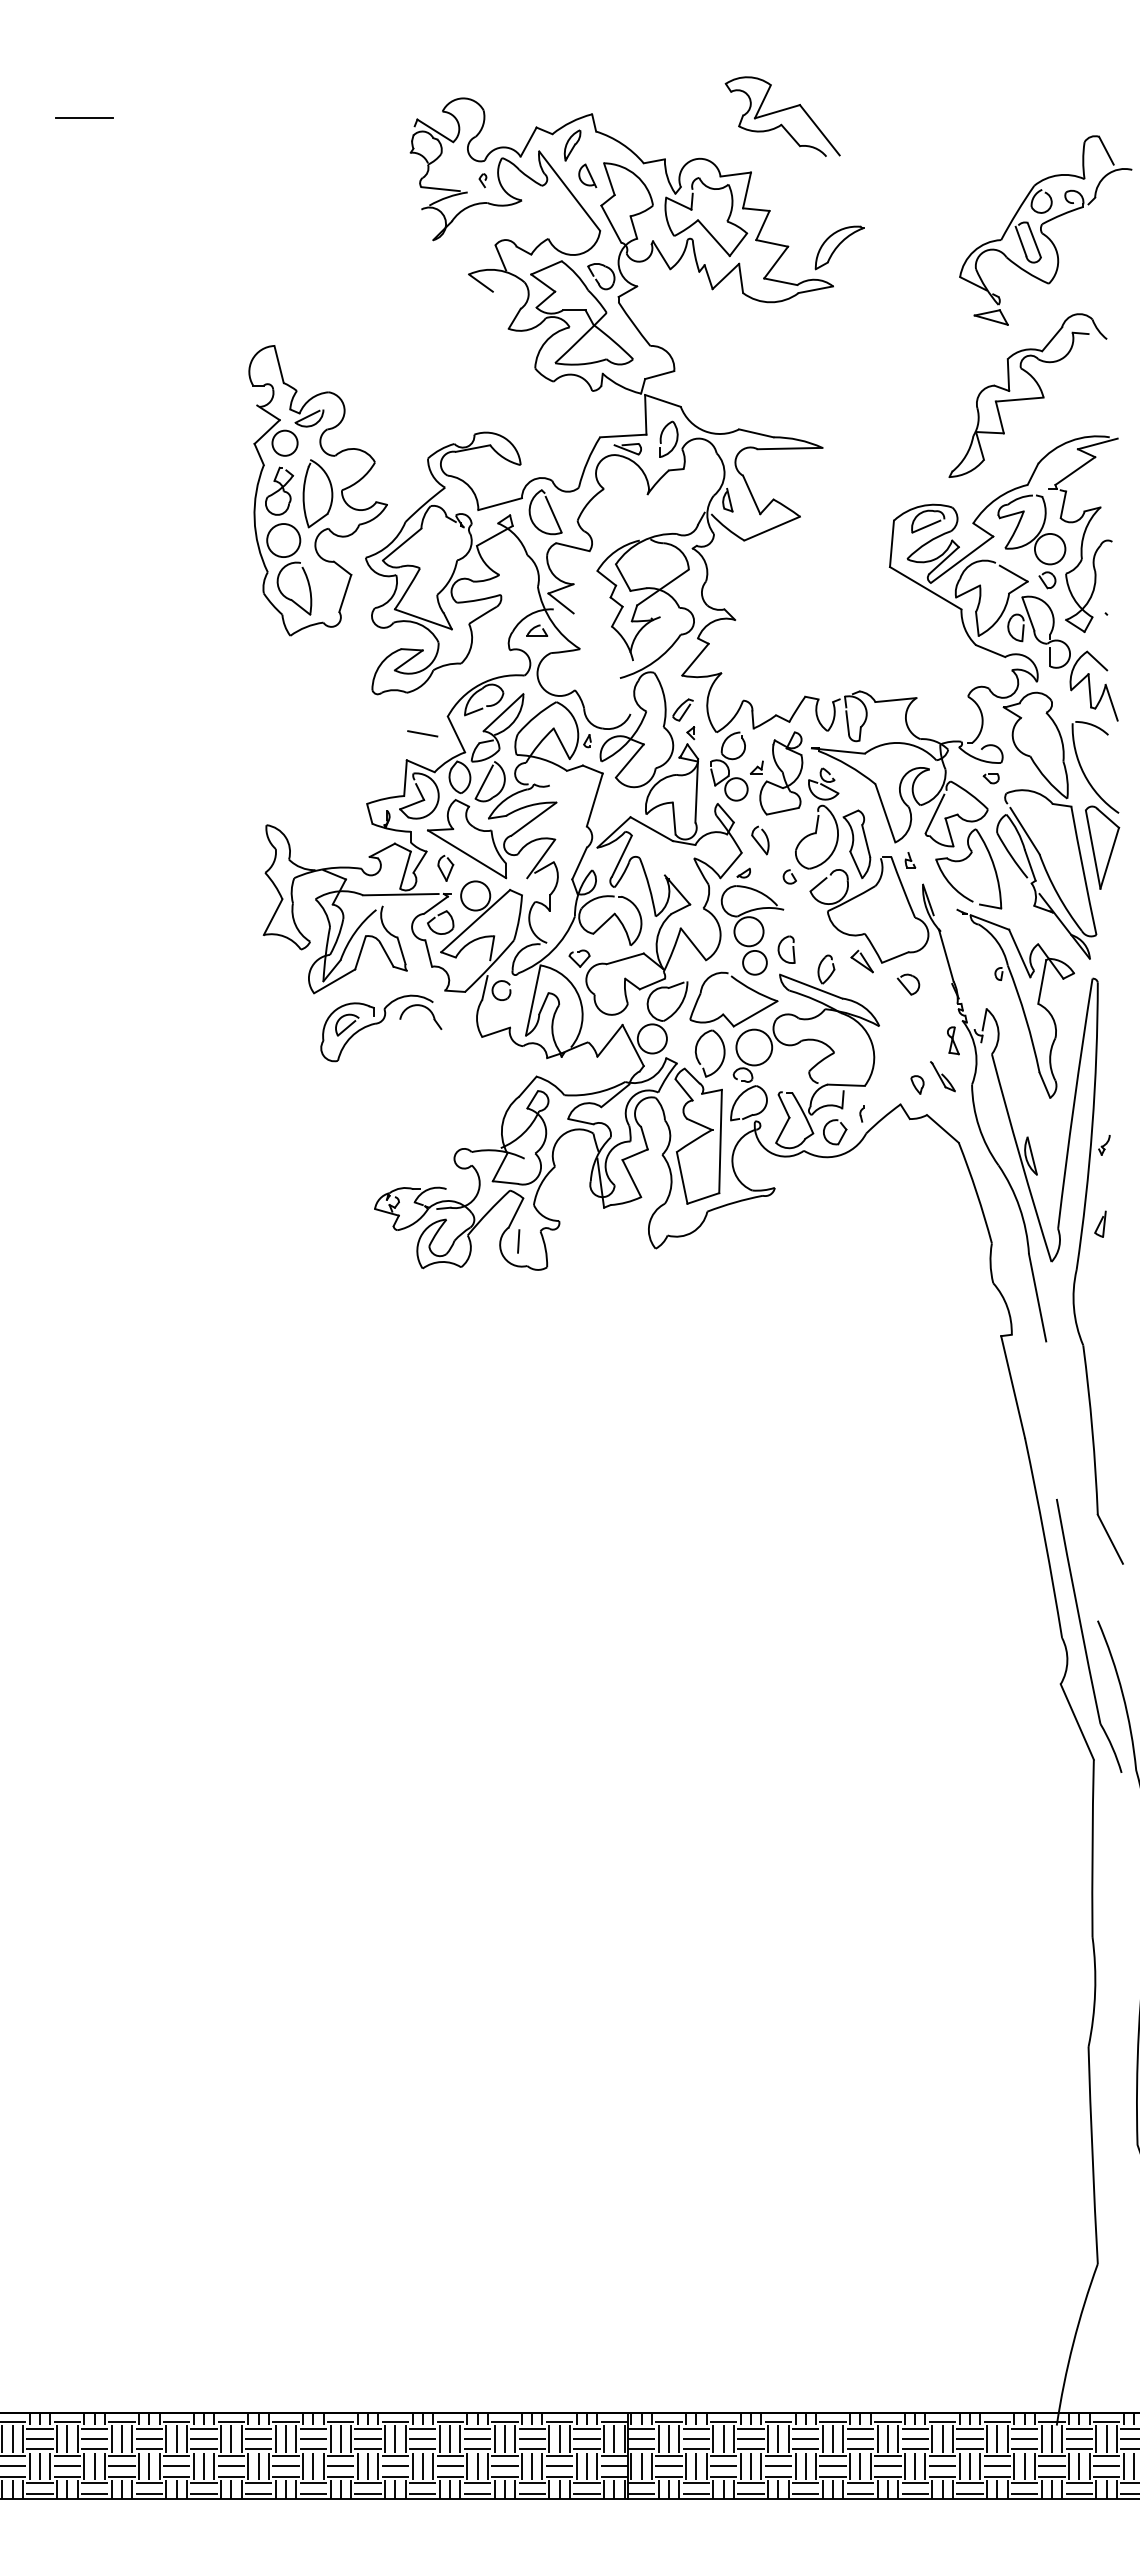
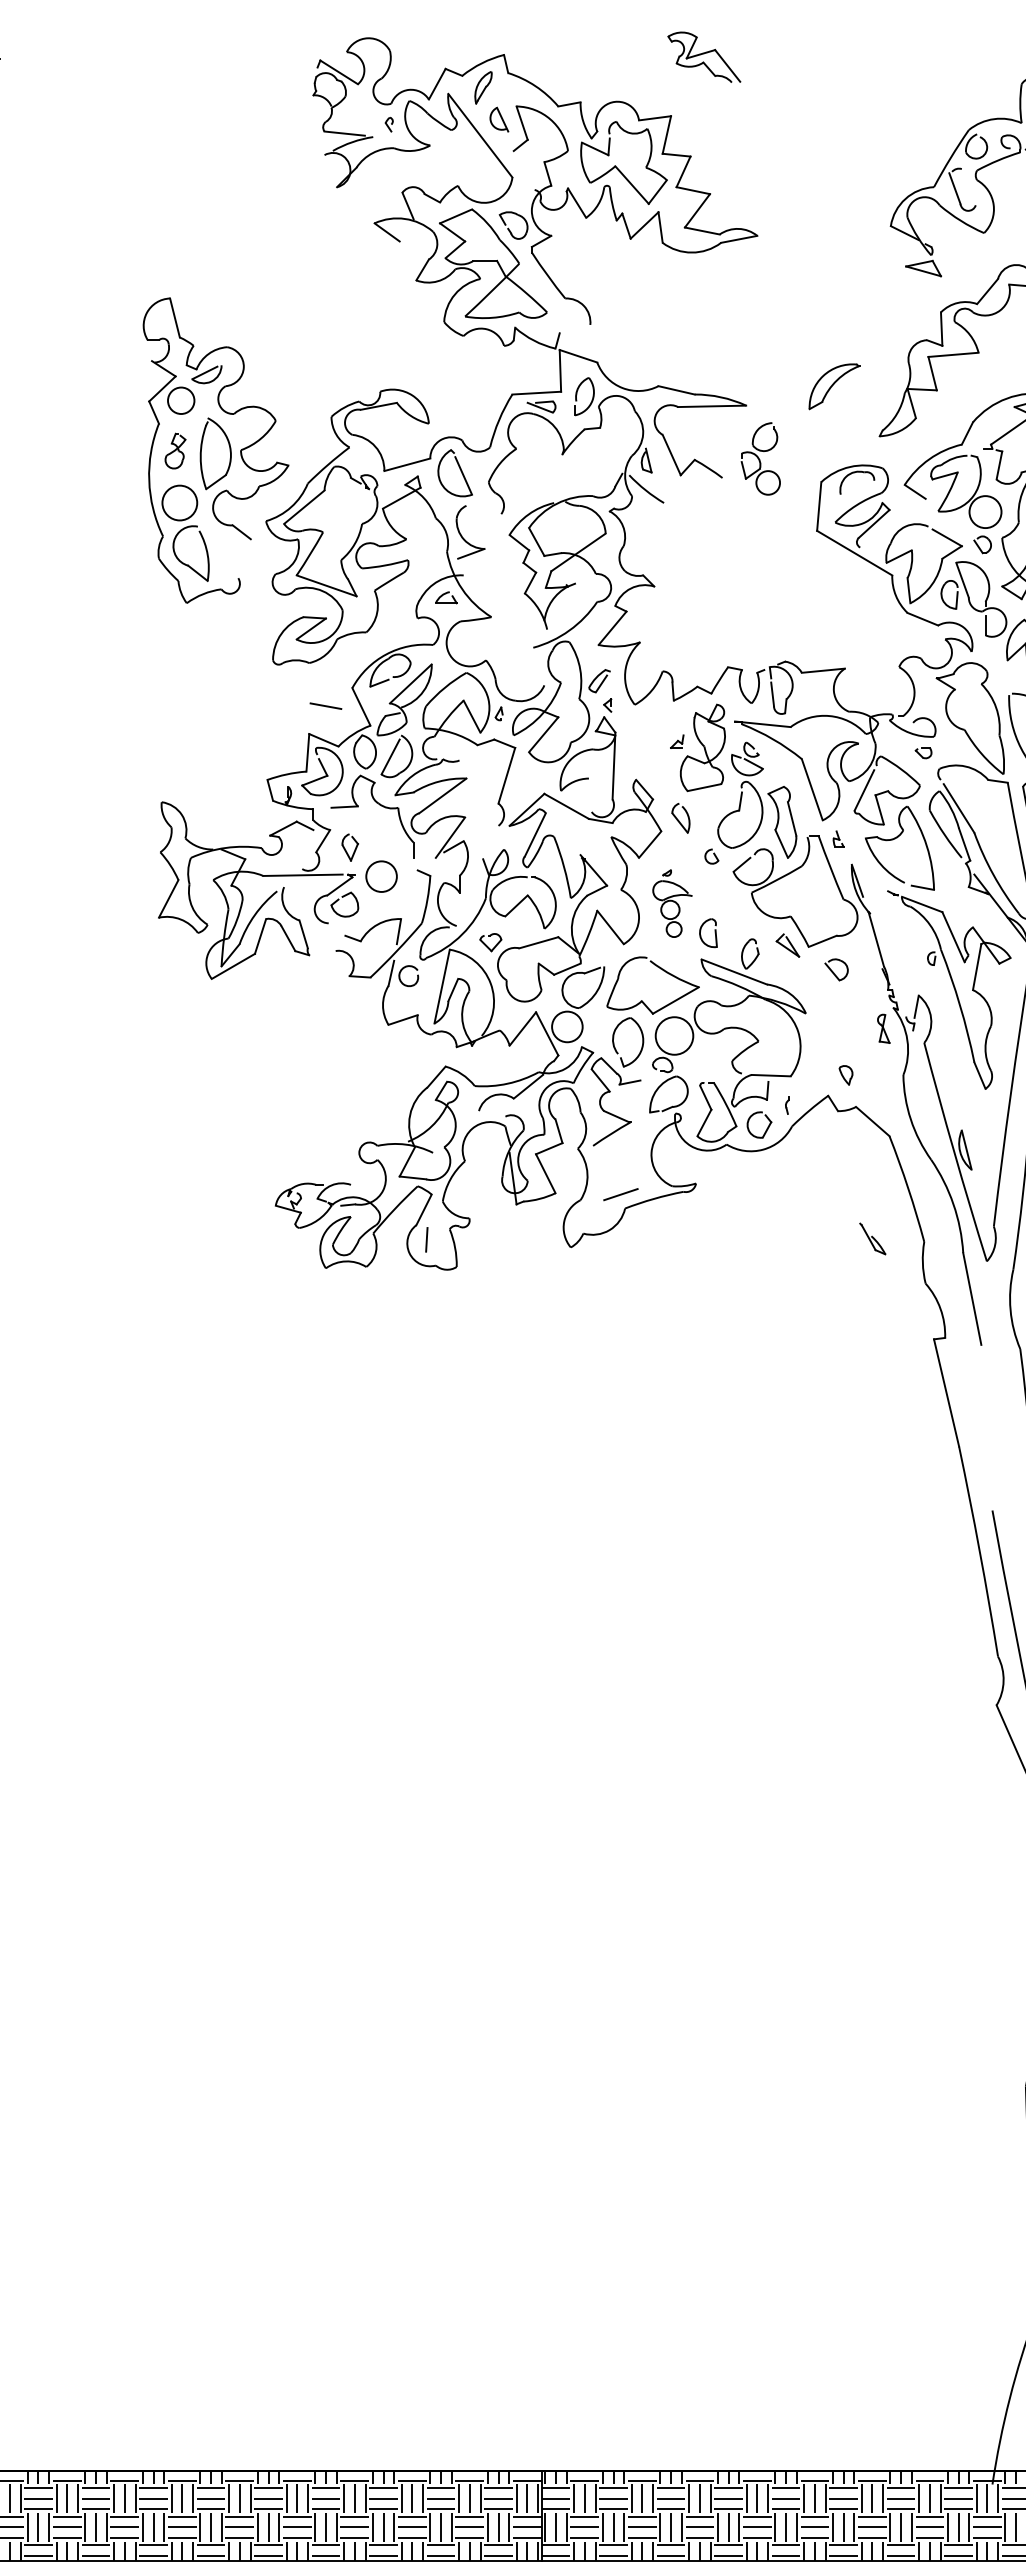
part: (782, 116) -> (704, 57), size x0.6
line: (611, 223) -> (524, 169), removed
line: (1033, 239) -> (967, 186), removed
part: (839, 247) -> (834, 386), moved
line: (659, 375) -> (574, 329), removed
part: (279, 490) -> (175, 450), size x0.7
line: (926, 526) -> (855, 488), removed
line: (771, 528) -> (692, 490), removed
line: (572, 547) -> (483, 510), removed
line: (962, 559) -> (893, 522), removed
line: (345, 593) -> (244, 558), removed
line: (560, 603) -> (470, 569), removed
part: (729, 766) -> (760, 458), moved
line: (673, 818) -> (589, 795), removed
line: (467, 854) -> (373, 833), removed
line: (579, 863) -> (490, 842), removed
line: (405, 869) -> (307, 848), removed
line: (475, 921) -> (381, 903), removed
part: (752, 921) -> (672, 903), size x0.6
line: (428, 953) -> (332, 937), removed
part: (381, 1028) -> (282, 1015), removed
part: (942, 1076) -> (872, 1238), moved
line: (580, 1121) -> (491, 1113), removed
line: (720, 1141) -> (638, 1134), removed
line: (681, 1177) -> (597, 1172), removed

